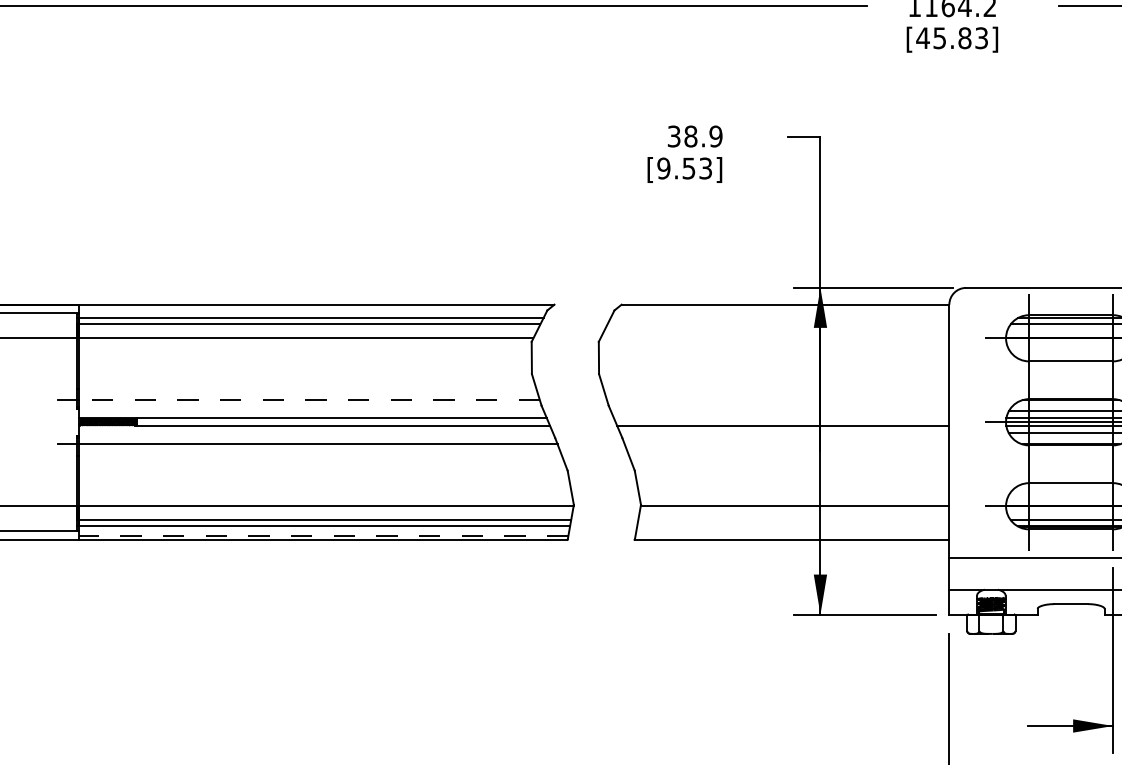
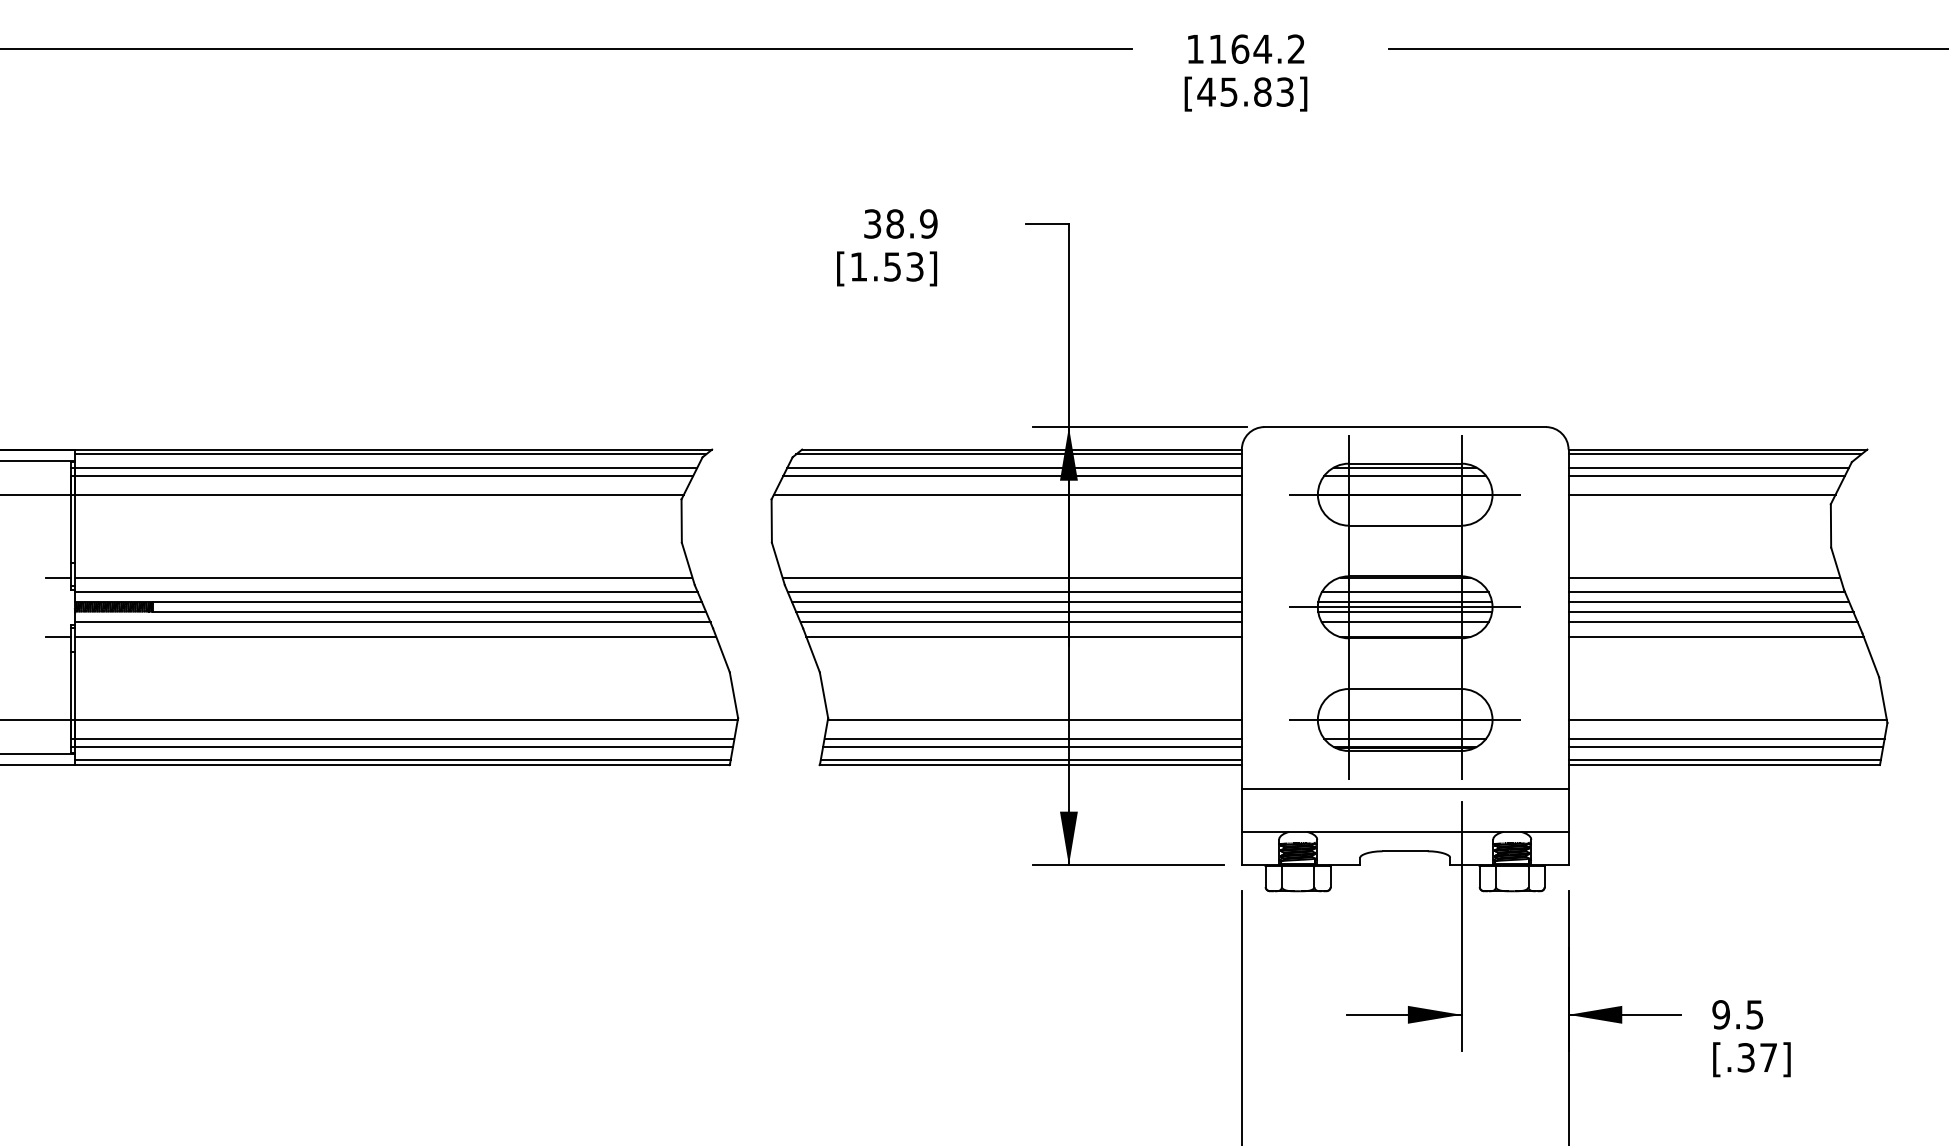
text: (663, 168) -> (858, 266), [9.53] -> [1.53]
line: (314, 308) -> (390, 454), added
line: (782, 308) -> (1018, 454), added
line: (779, 318) -> (1014, 467), added
line: (778, 324) -> (1012, 475), added
line: (774, 338) -> (1007, 494), added
line: (309, 400) -> (383, 577), dashed -> solid
line: (777, 400) -> (1011, 577), added
line: (311, 411) -> (385, 592), added
line: (779, 411) -> (1014, 592), added
line: (781, 418) -> (1016, 602), added
line: (316, 433) -> (392, 622), added
line: (784, 433) -> (1020, 622), added
line: (786, 444) -> (1023, 637), added
line: (793, 520) -> (1032, 738), added
line: (793, 526) -> (1032, 747), added
line: (323, 536) -> (402, 760), dashed -> solid
line: (791, 536) -> (1030, 760), added

